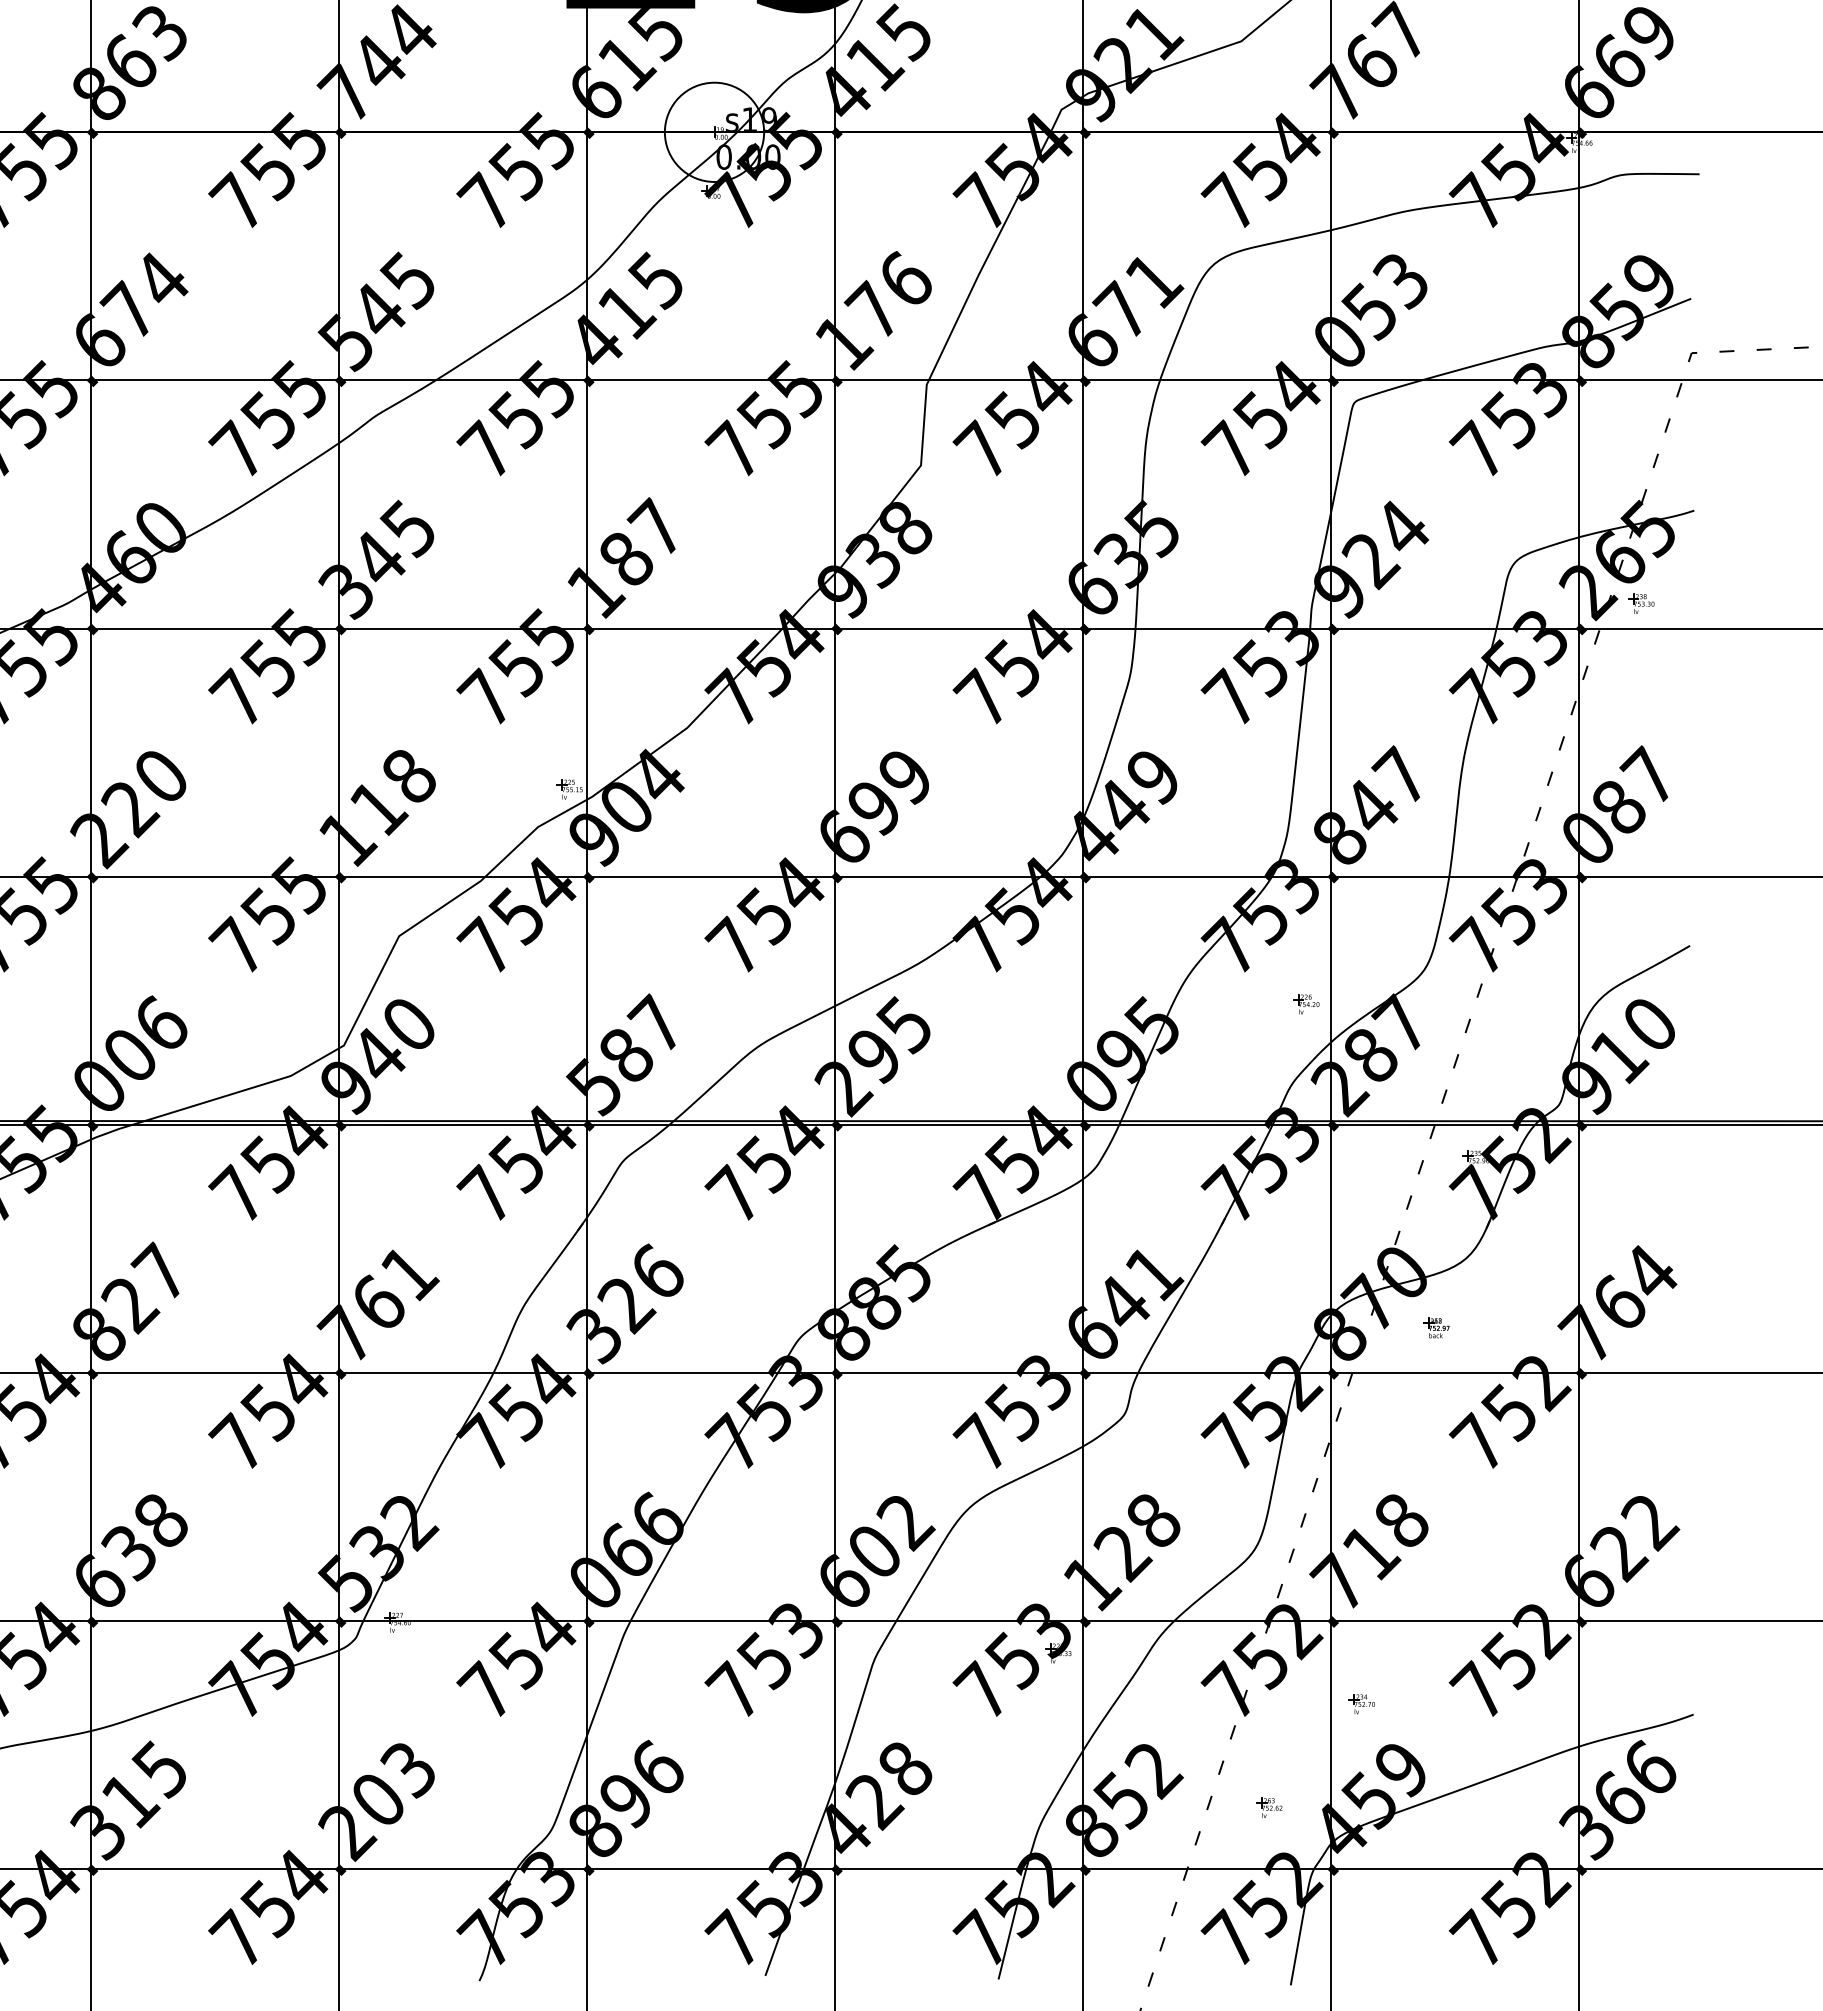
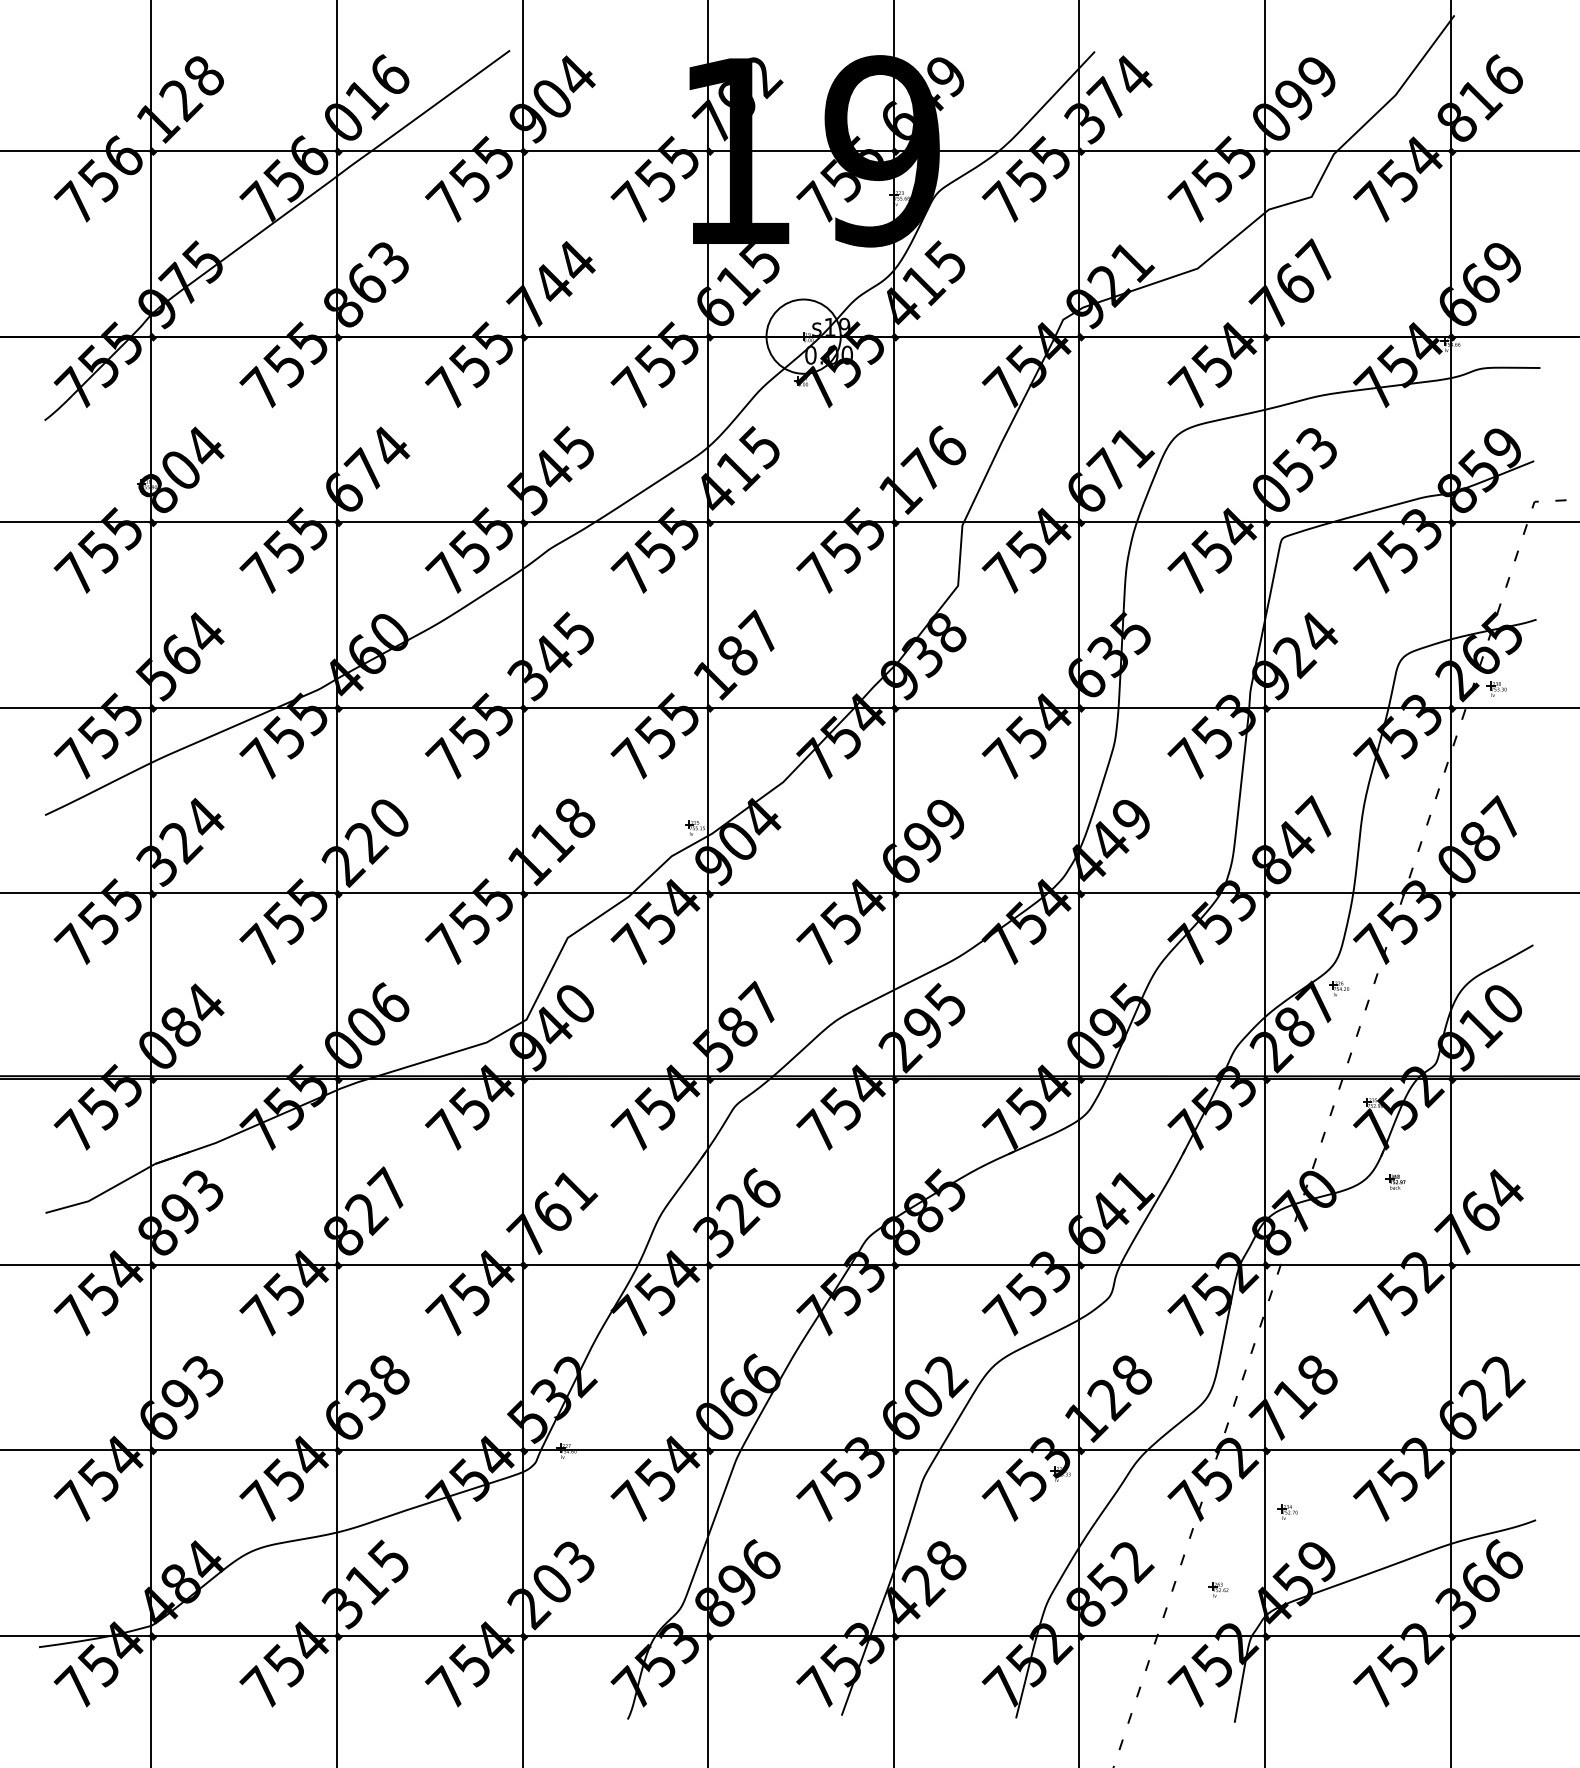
part: (1306, 1003) -> (1339, 988), moved
part: (1436, 1327) -> (1395, 1181), moved

